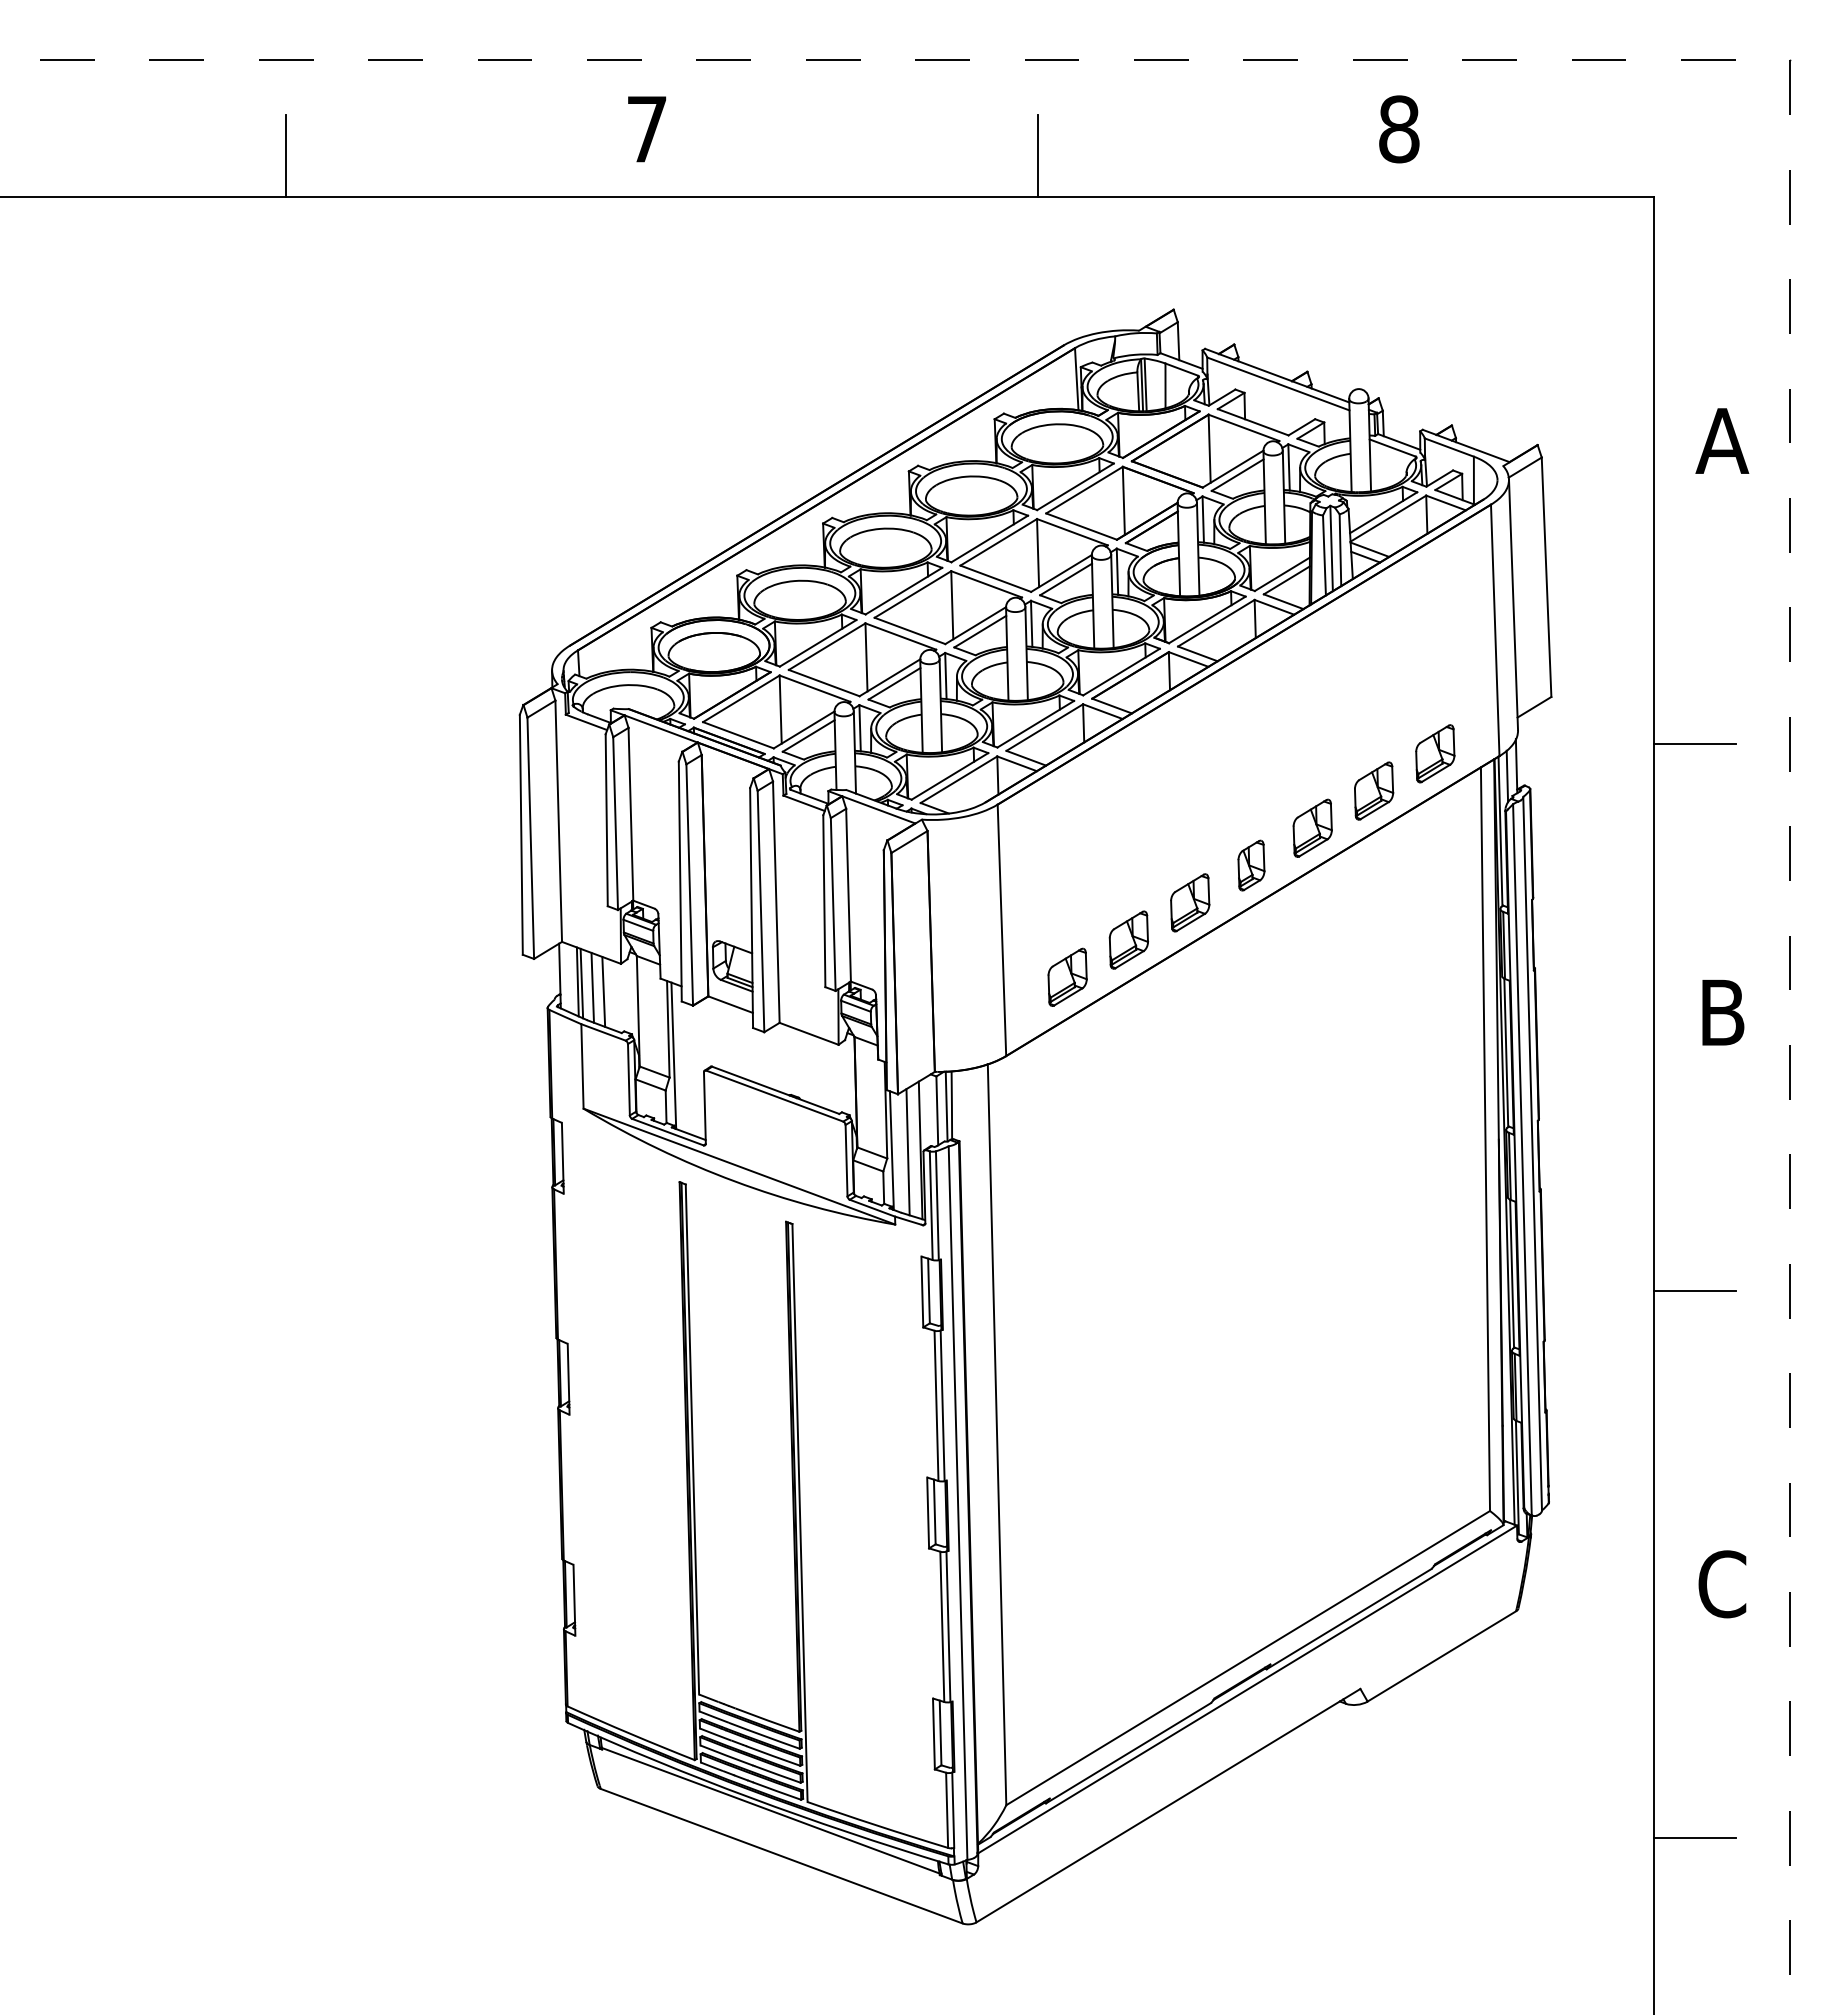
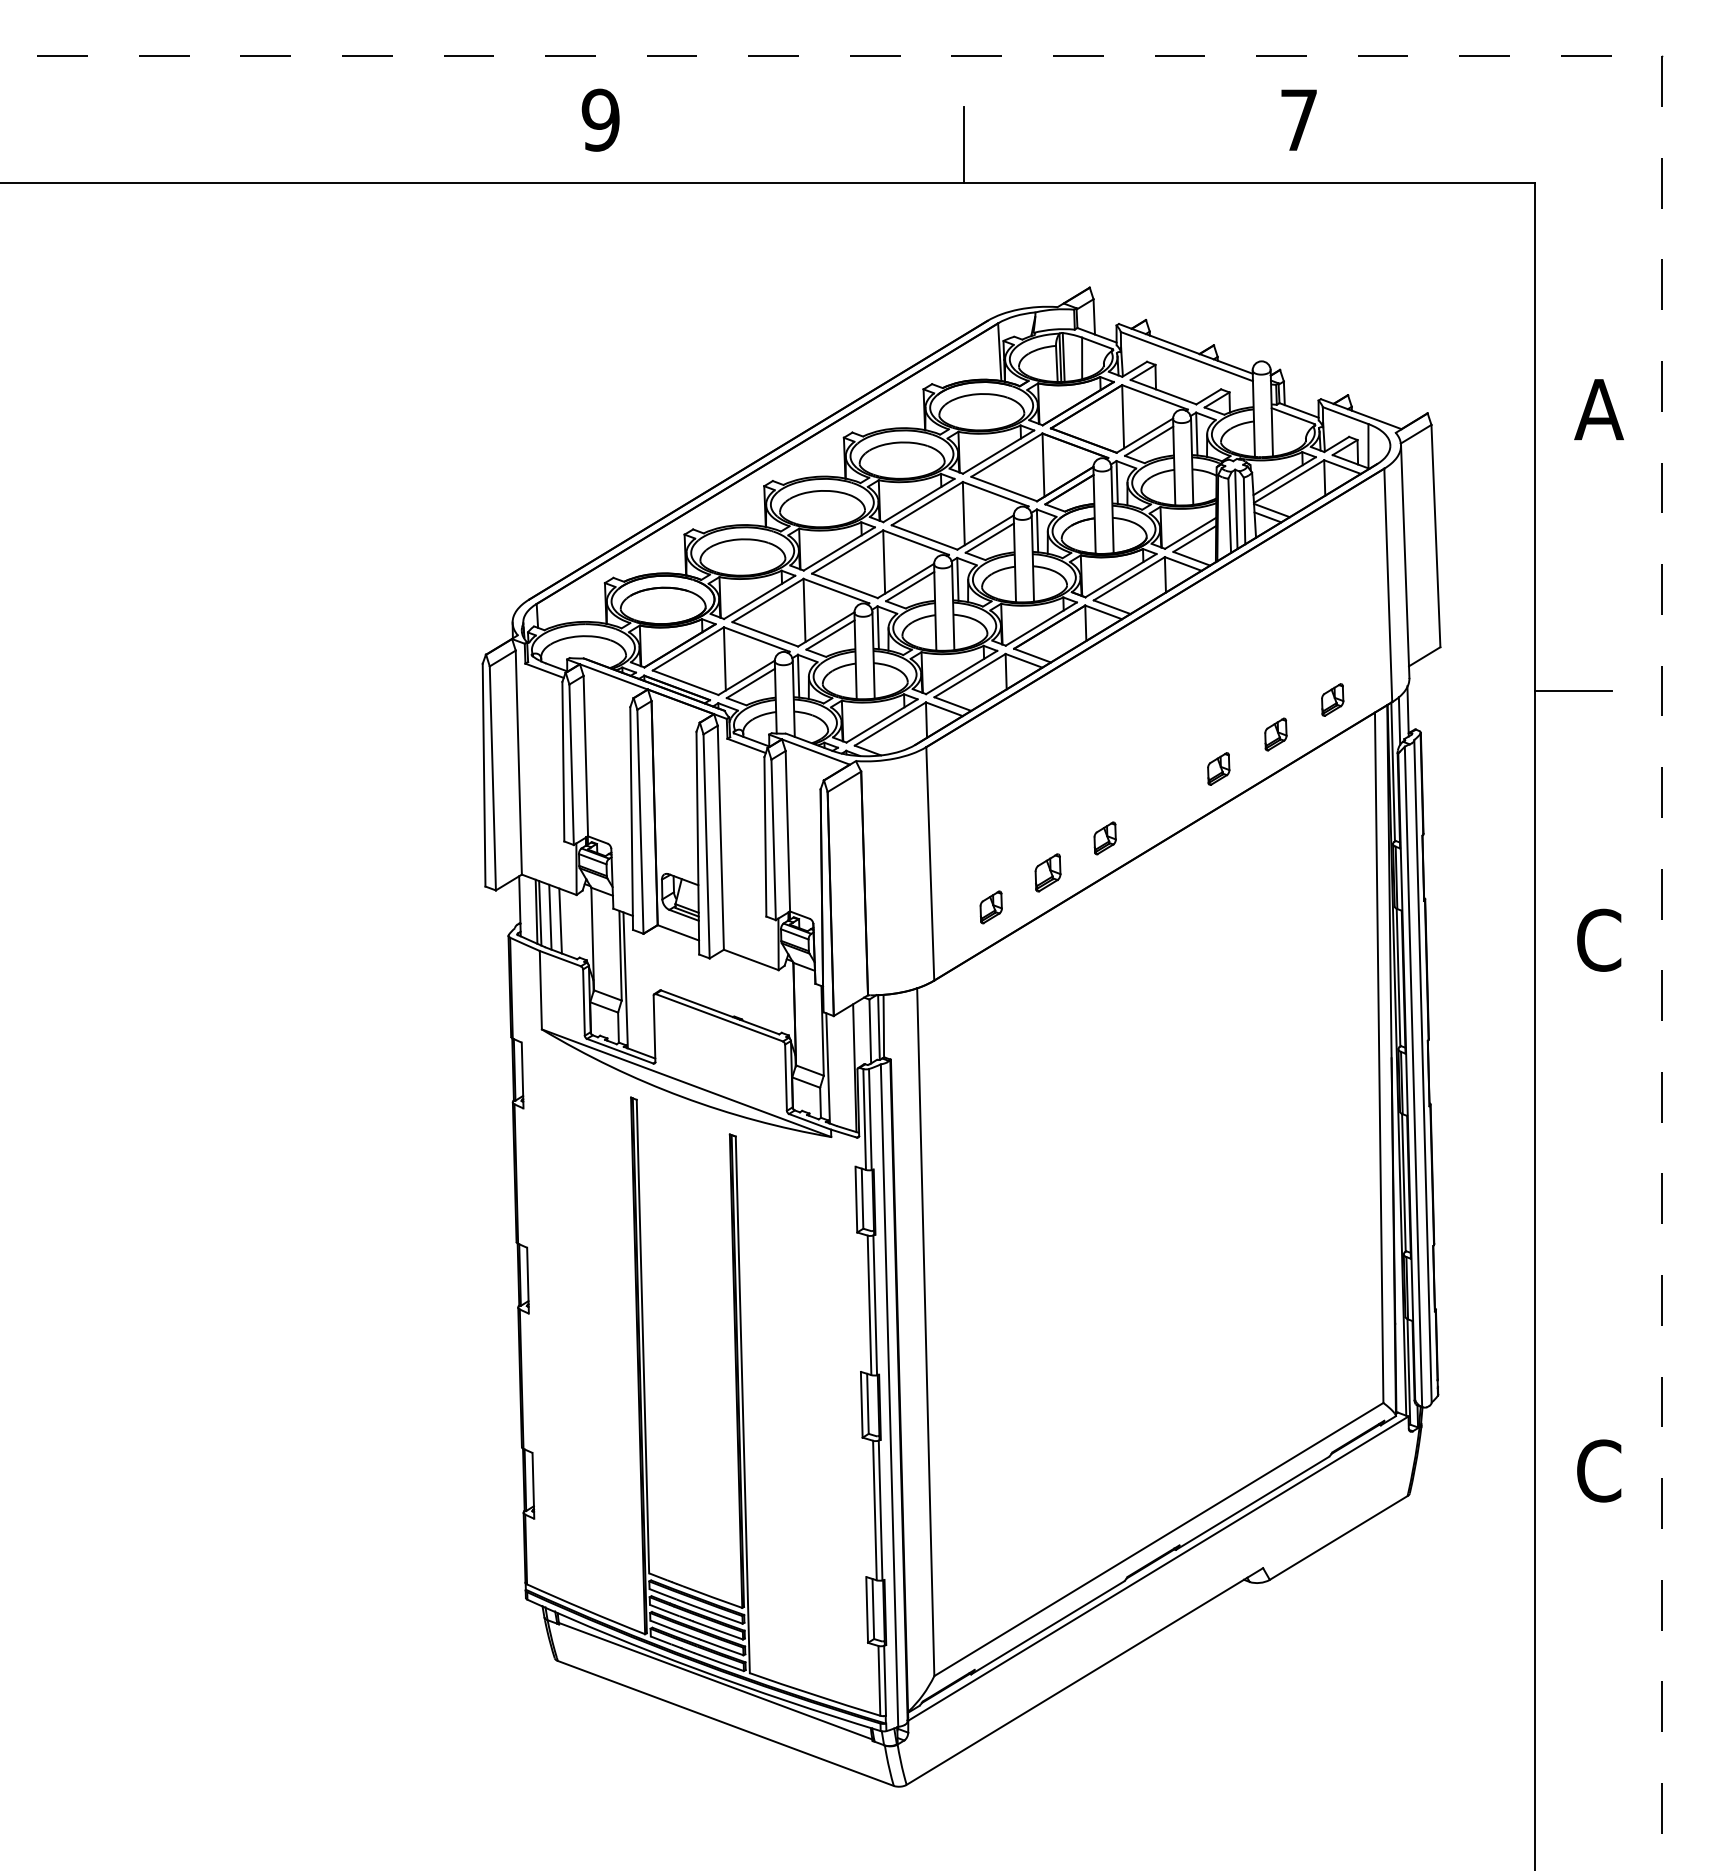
text: (646, 129) -> (600, 120), 7 -> 9
text: (1399, 129) -> (1299, 120), 8 -> 7
line: (286, 156) -> (266, 145), removed
part: (1435, 753) -> (1332, 699), size x0.6
part: (1374, 790) -> (1276, 734), size x0.6
part: (1312, 827) -> (1218, 768), size x0.6
part: (1251, 865) -> (1161, 803), removed
part: (1190, 902) -> (1105, 838), size x0.6
part: (1128, 939) -> (1047, 872), size x0.7
part: (1067, 976) -> (991, 906), size x0.6
text: (1722, 1012) -> (1599, 940), B -> C
line: (907, 1152) -> (842, 1070), removed
line: (1694, 1291) -> (1573, 1199), removed
line: (1694, 1838) -> (1573, 1707), removed

